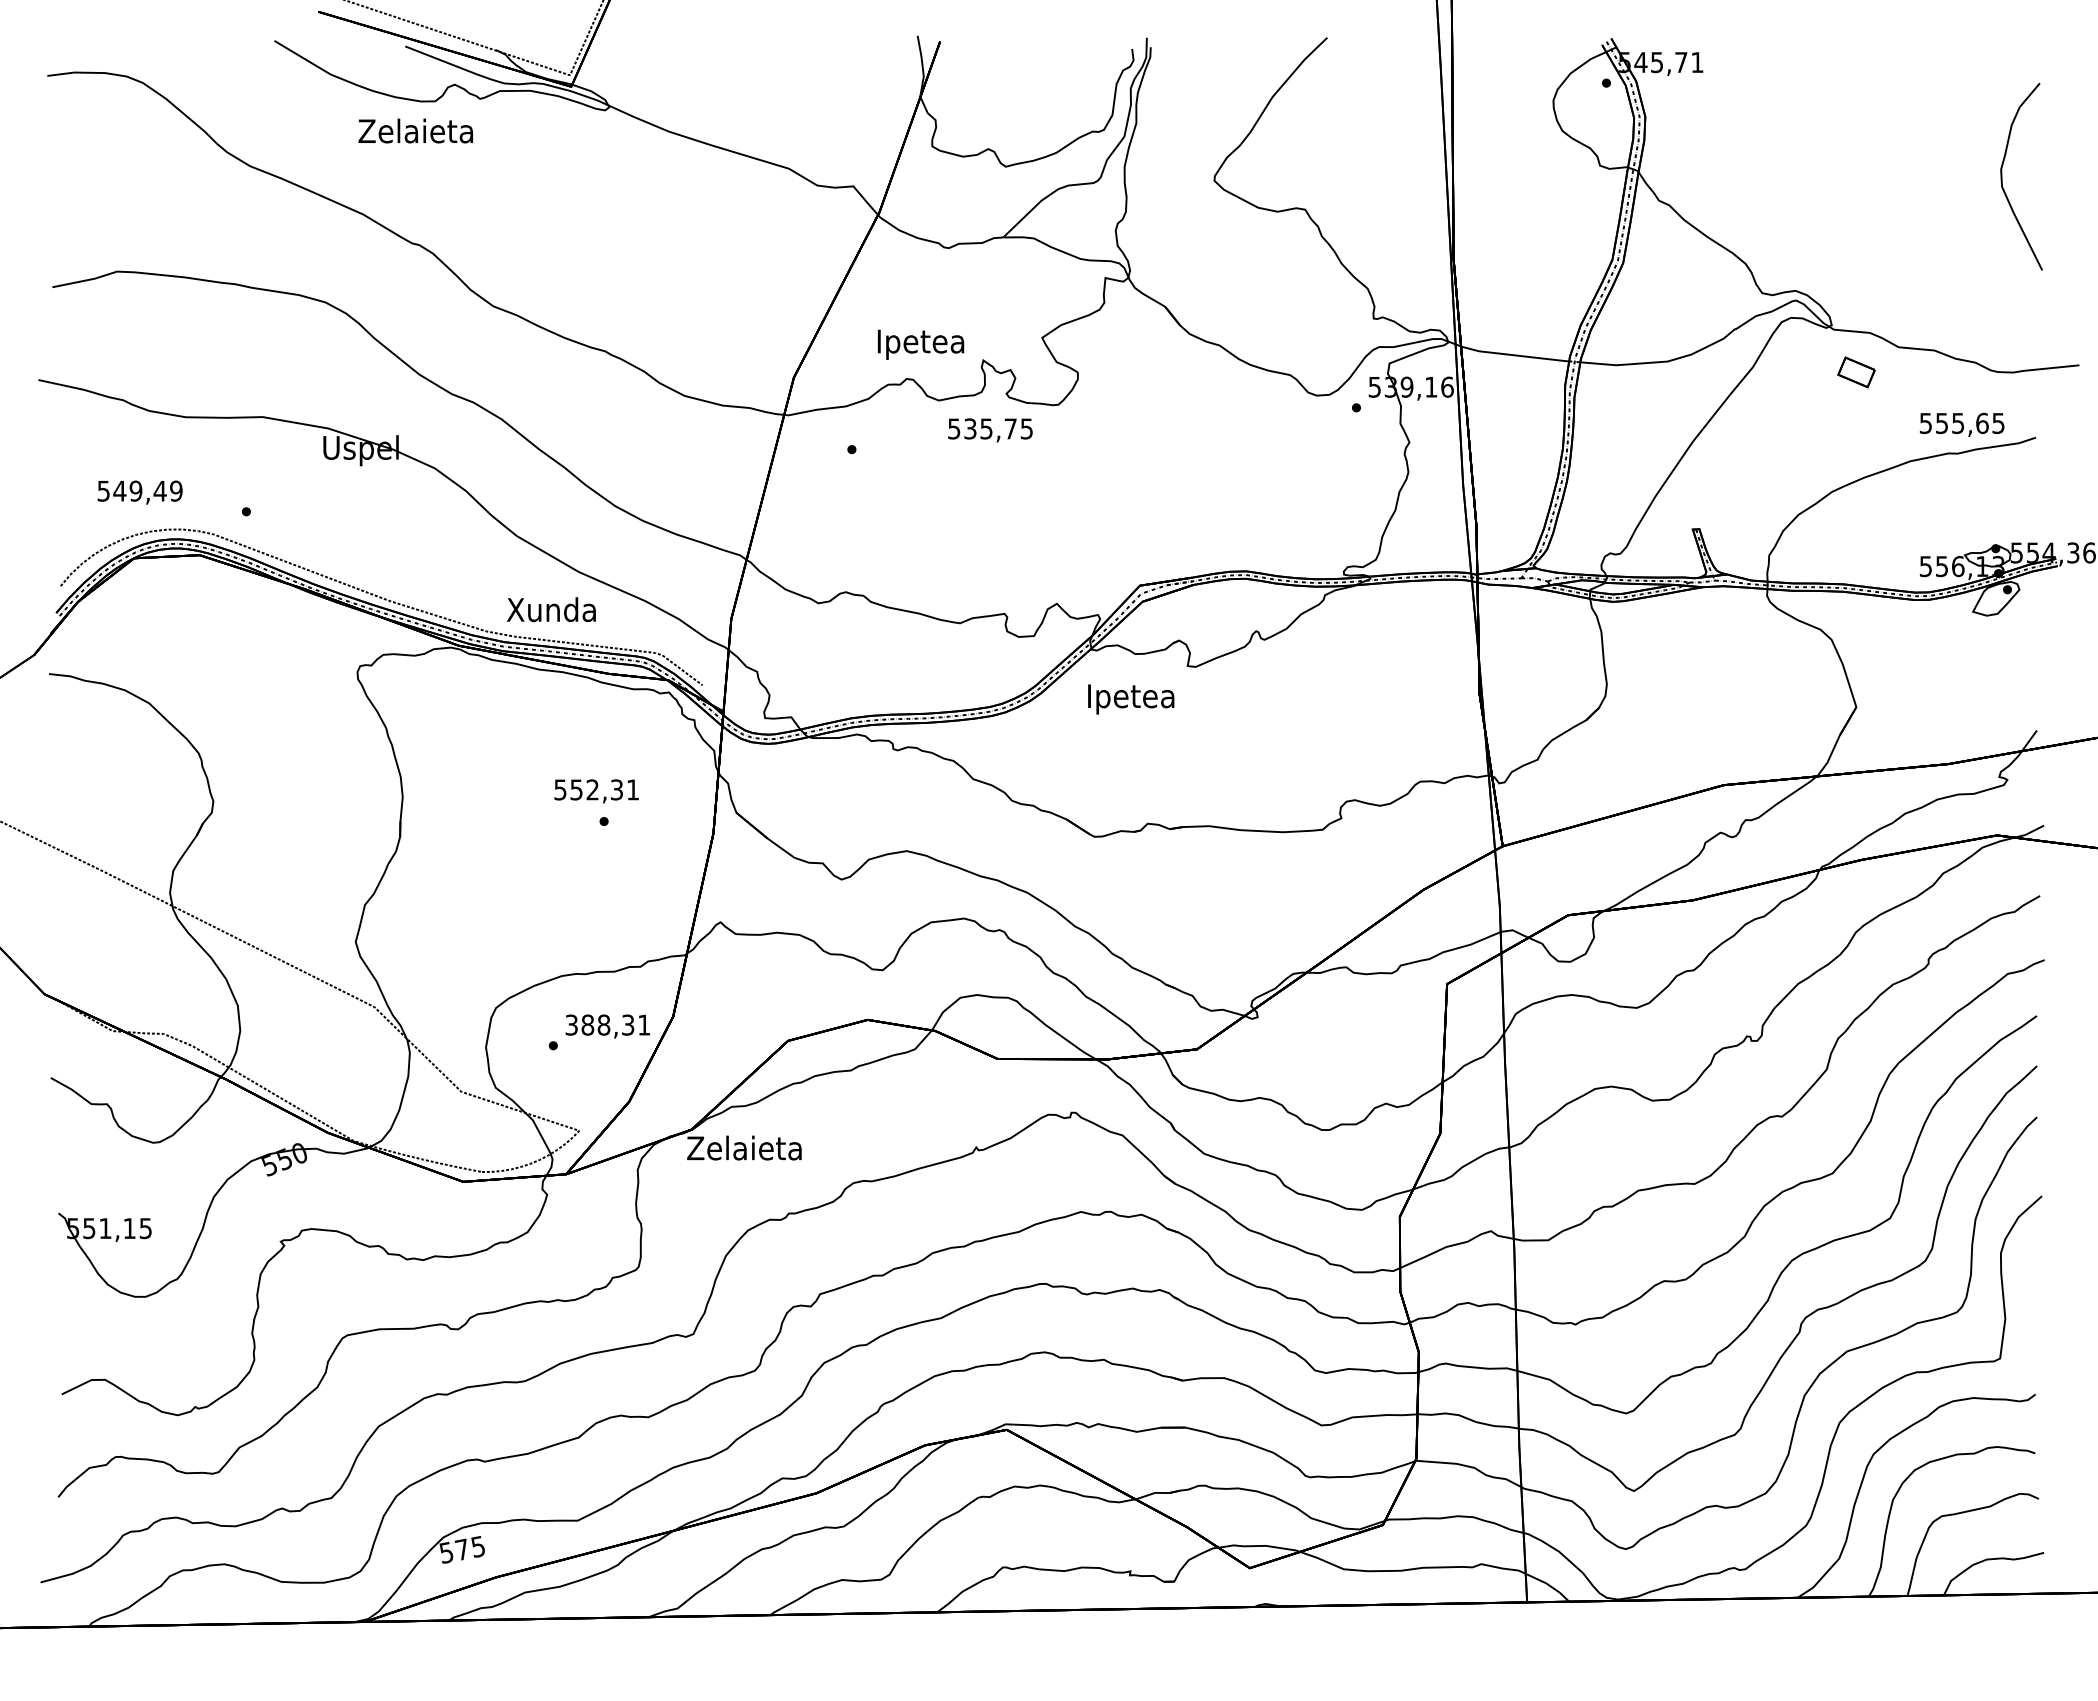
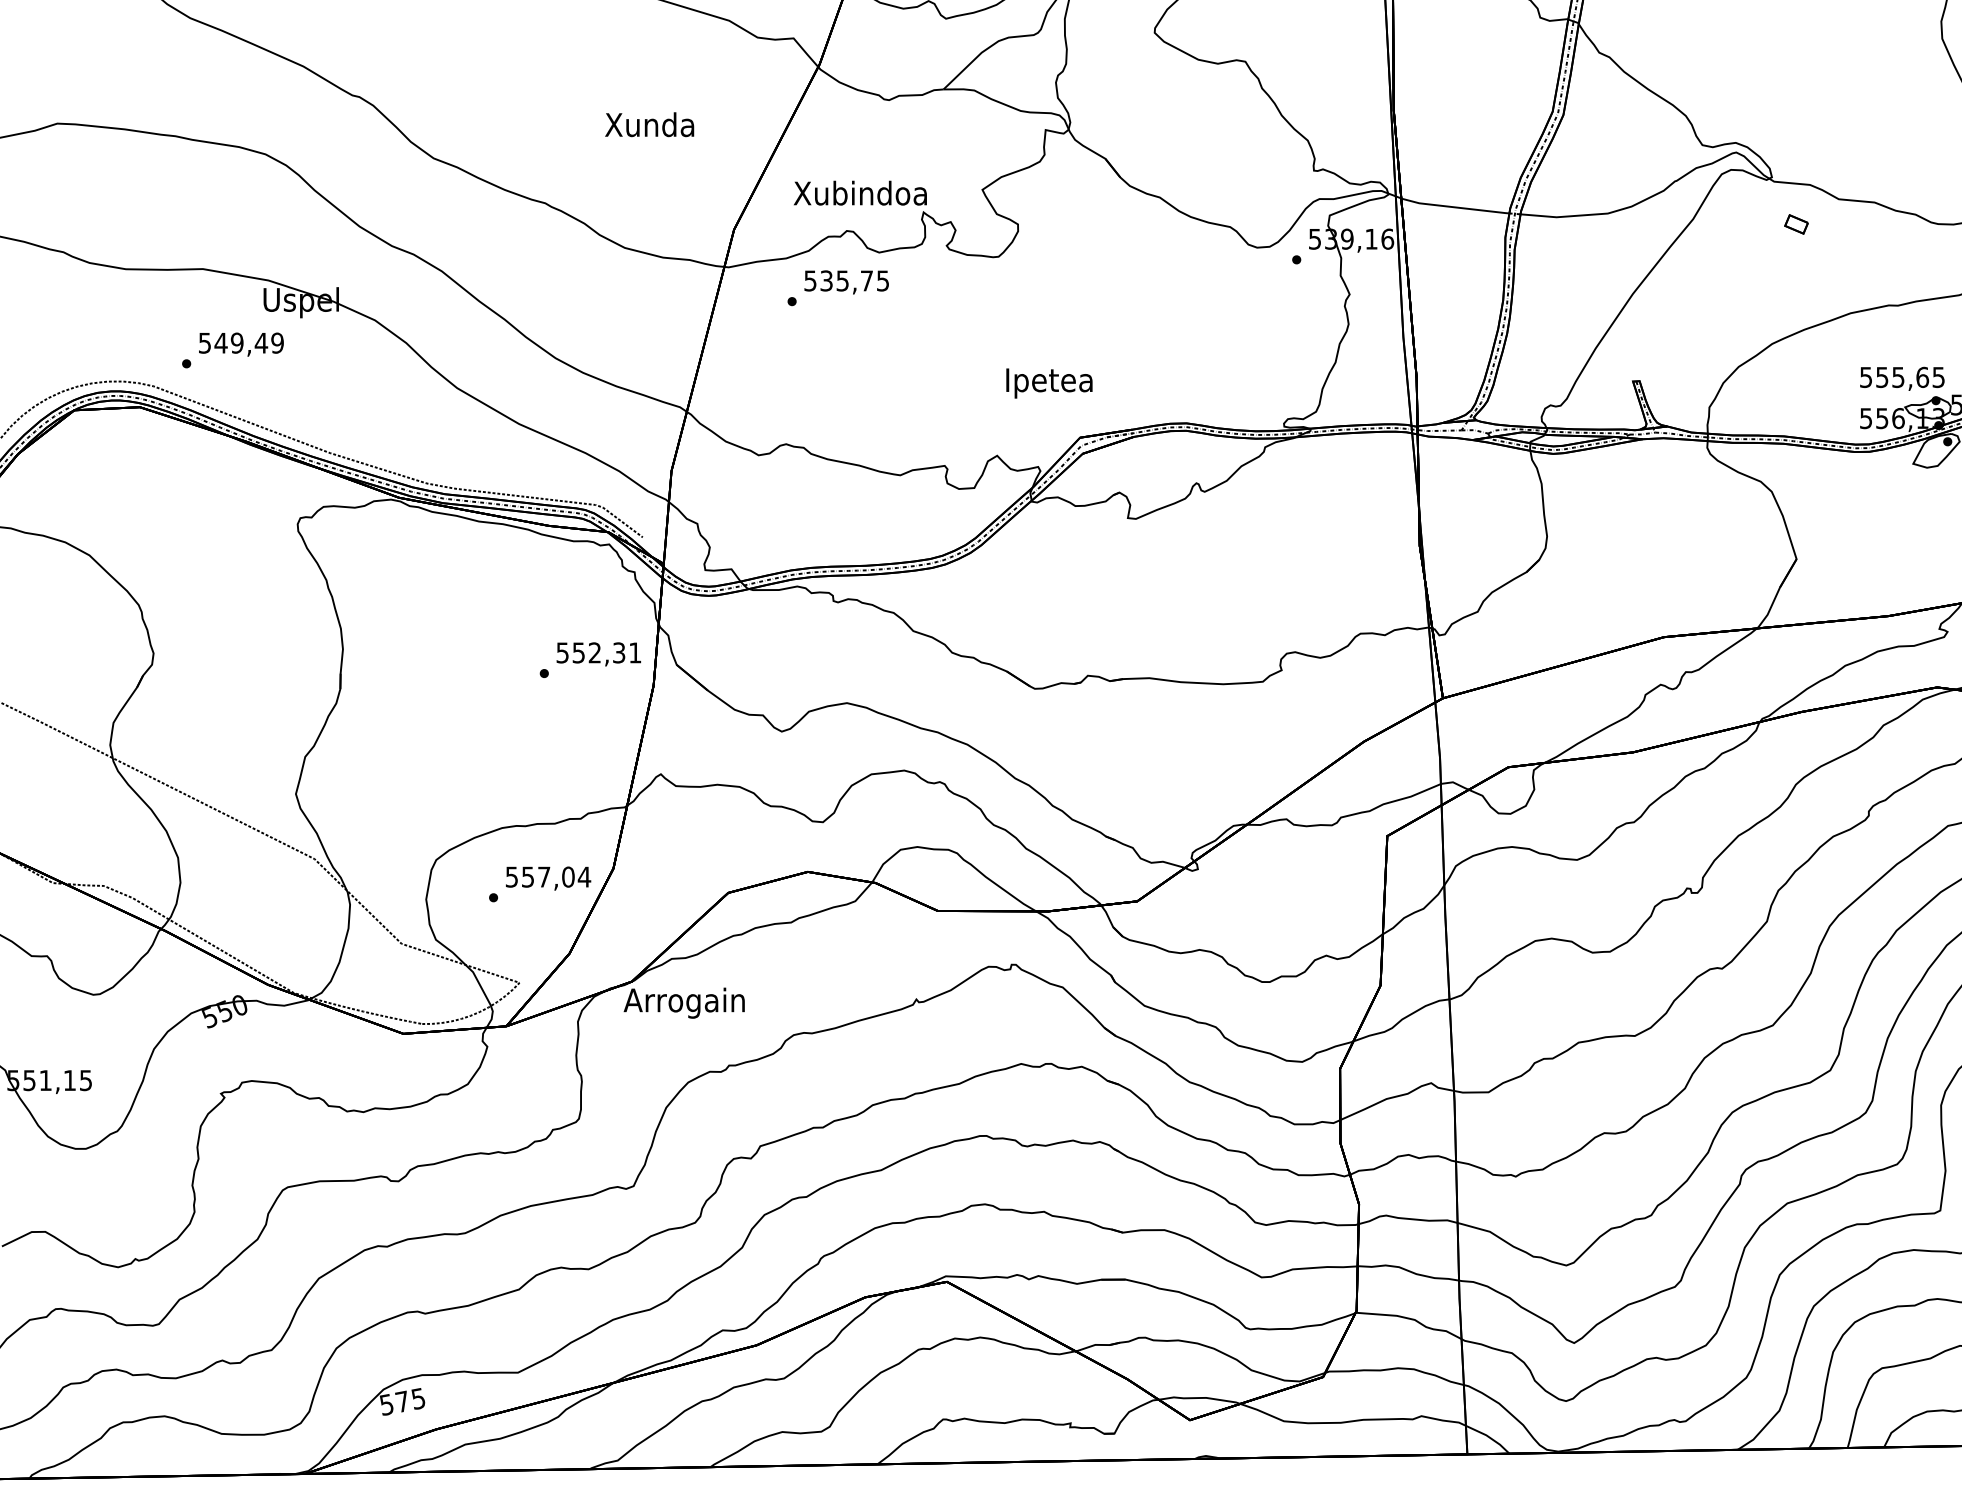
text: (919, 343) -> (859, 195), Ipetea -> Xubindoa
part: (1855, 372) -> (1795, 224), size x0.62
text: (1962, 424) -> (1902, 378), moved
text: (990, 430) -> (846, 282), moved
text: (139, 492) -> (240, 344), moved
text: (551, 609) -> (649, 124), moved
text: (1131, 699) -> (1049, 383), moved
text: (596, 791) -> (598, 654), moved
text: (608, 1024) -> (548, 876), 388,31 -> 557,04
text: (743, 1150) -> (683, 1002), Zelaieta -> Arrogain

